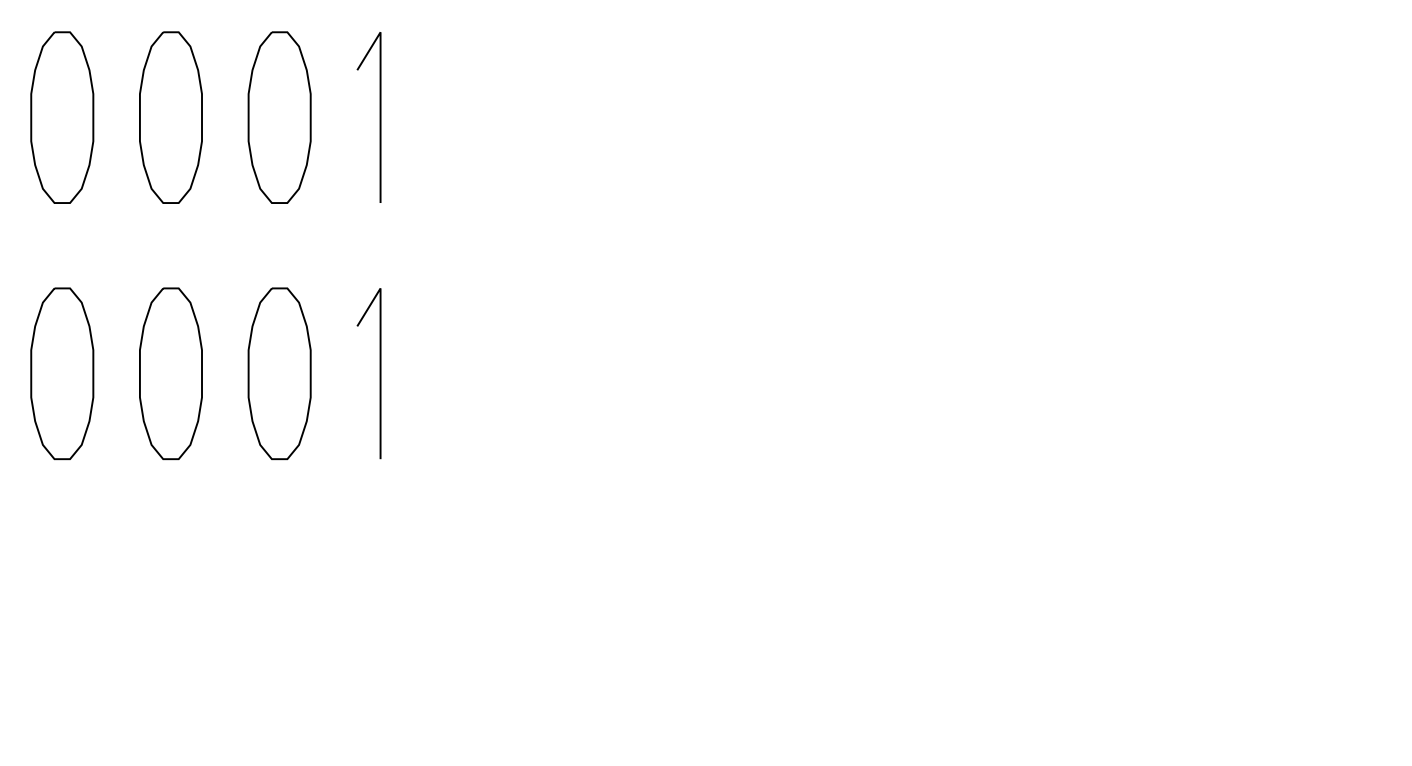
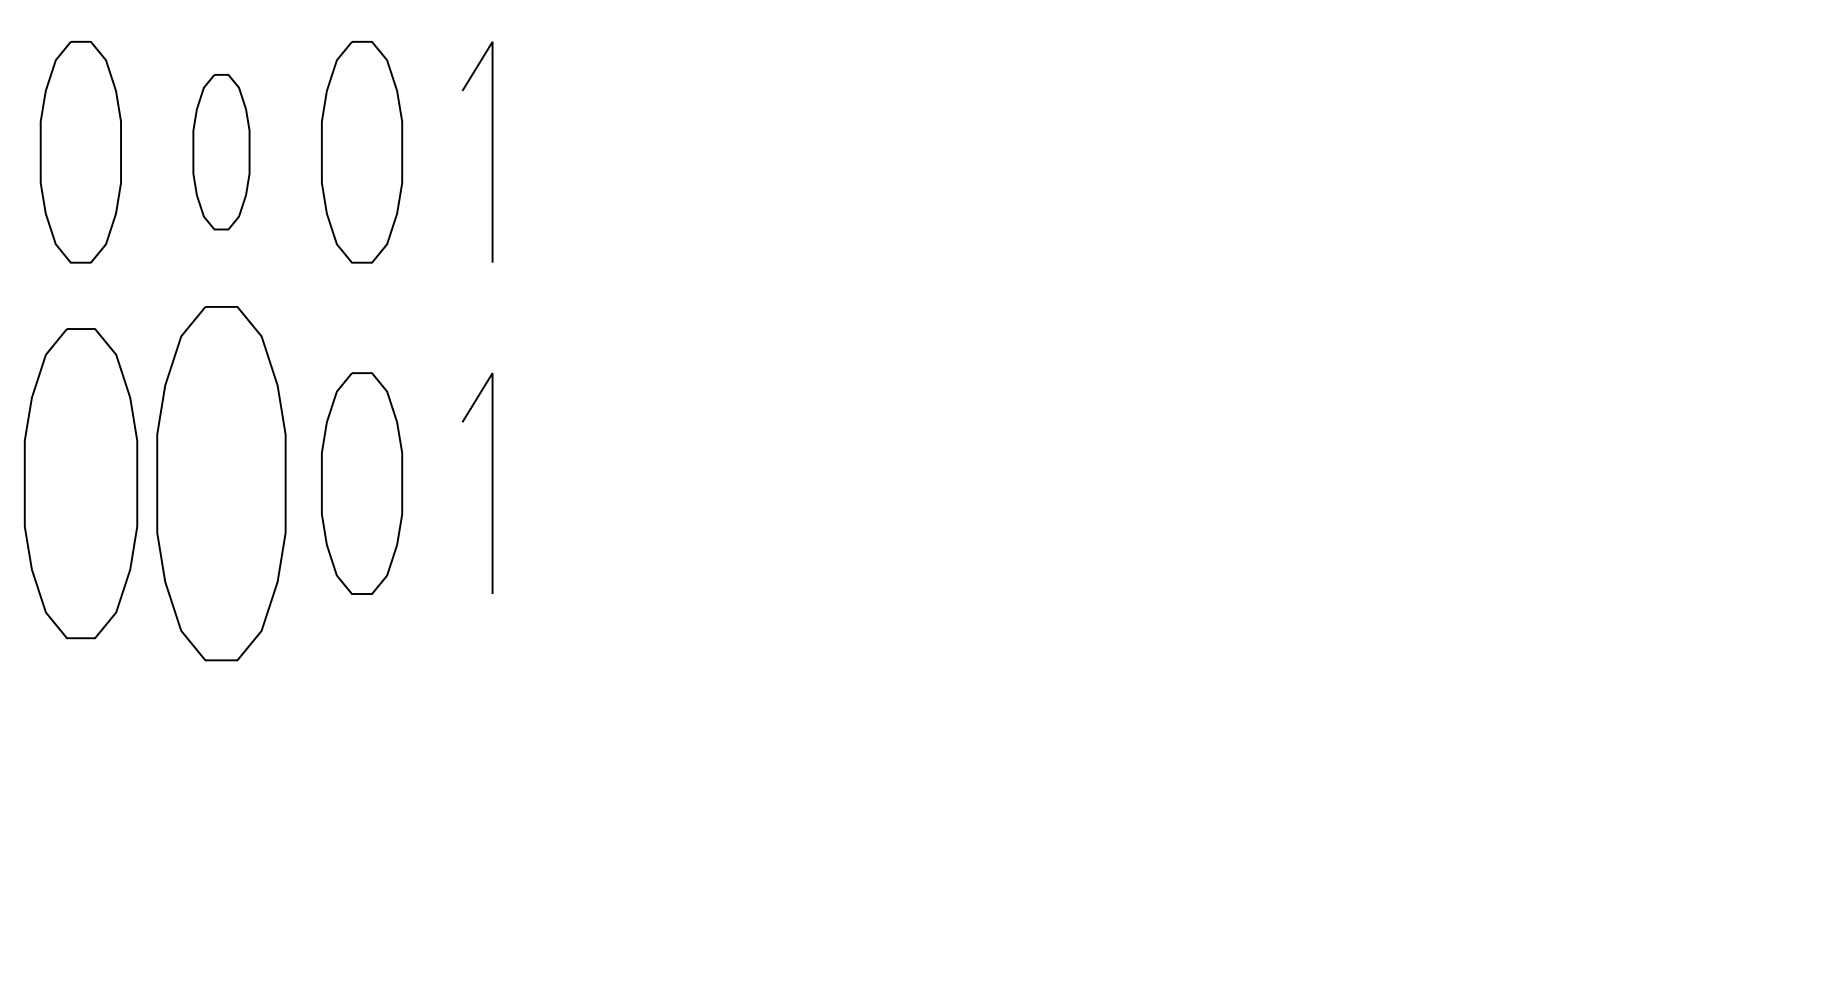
part: (171, 117) -> (221, 151), size x0.7
part: (62, 373) -> (80, 483), size x1.4
part: (171, 373) -> (221, 483), size x1.6

